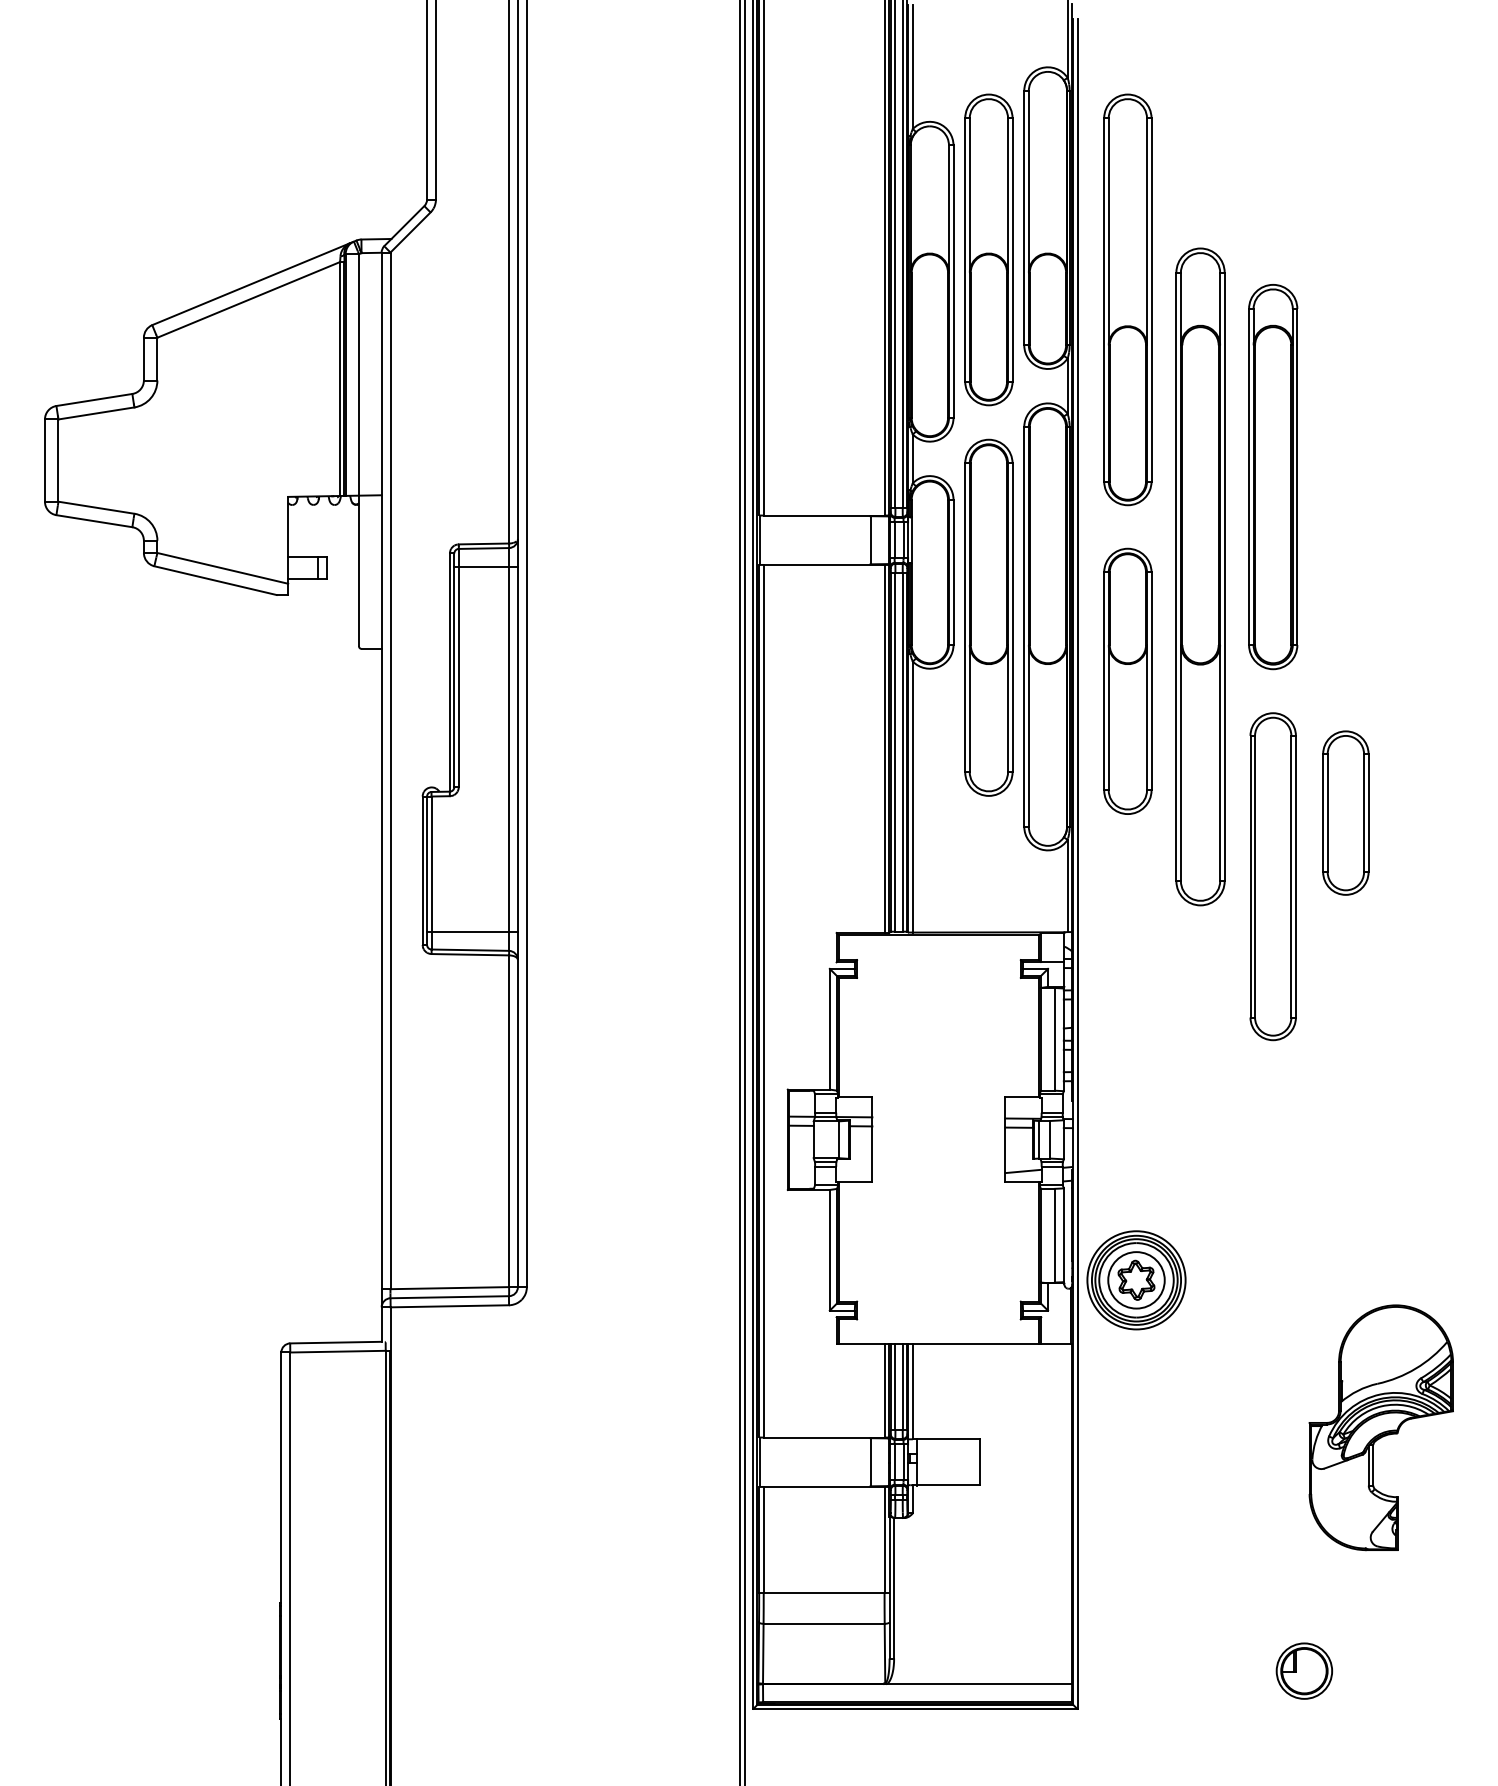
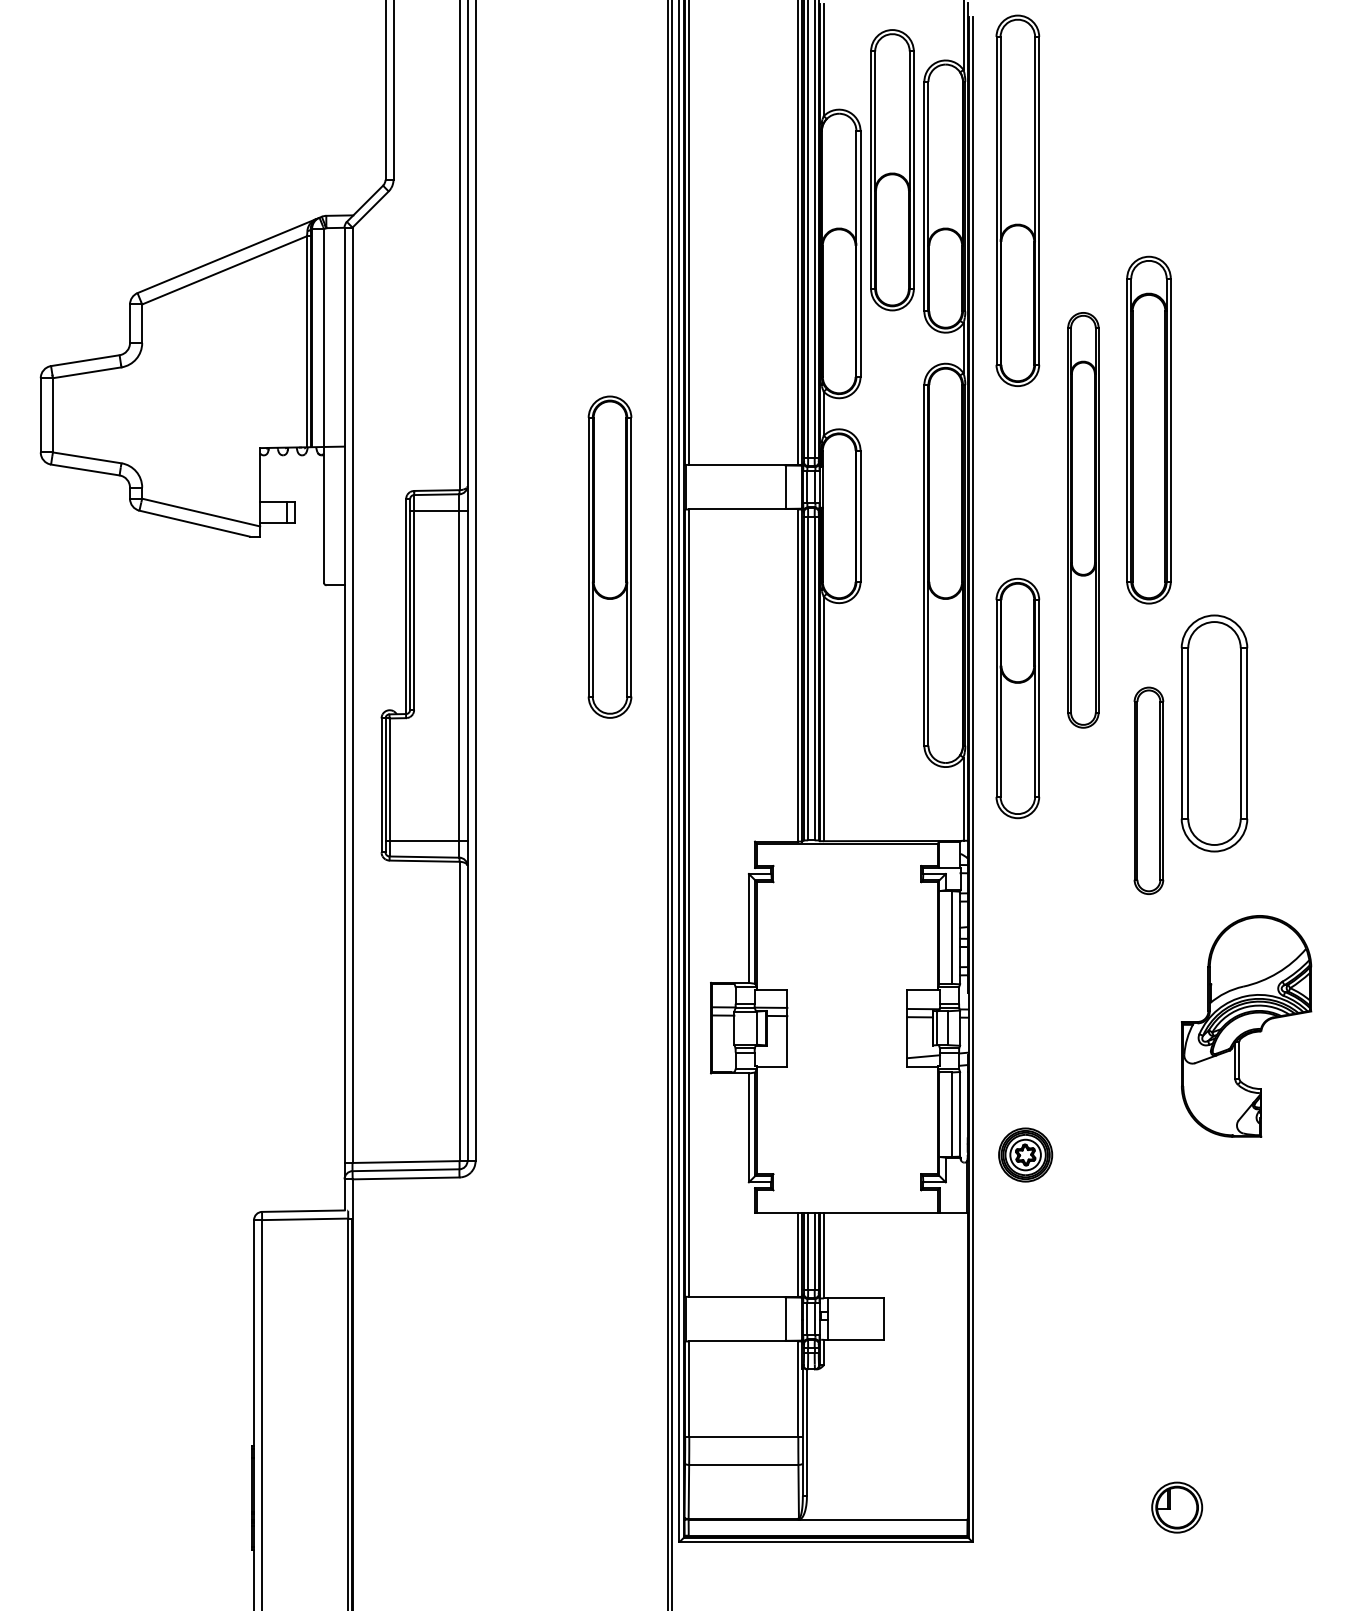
part: (988, 249) -> (892, 169), moved
part: (1127, 299) -> (1017, 200), moved
part: (1200, 576) -> (1083, 519), size x0.7
part: (988, 617) -> (609, 556), moved
part: (1127, 680) -> (1017, 697), moved
part: (1345, 812) -> (1214, 732), size x1.6
part: (1272, 876) -> (1148, 790), size x0.7
part: (1136, 1280) -> (1025, 1155), size x0.6
part: (1380, 1427) -> (1245, 1026), moved

